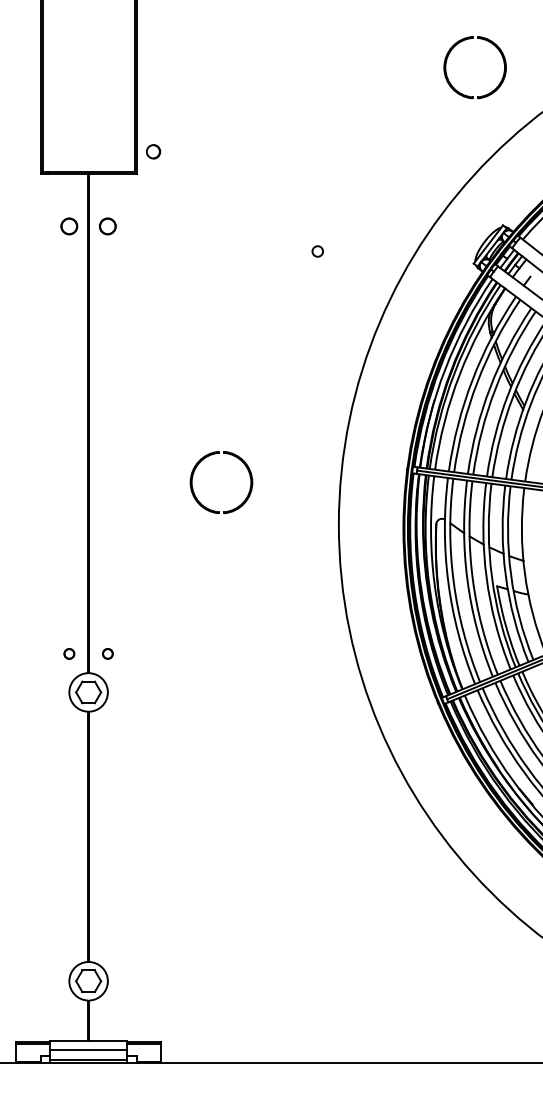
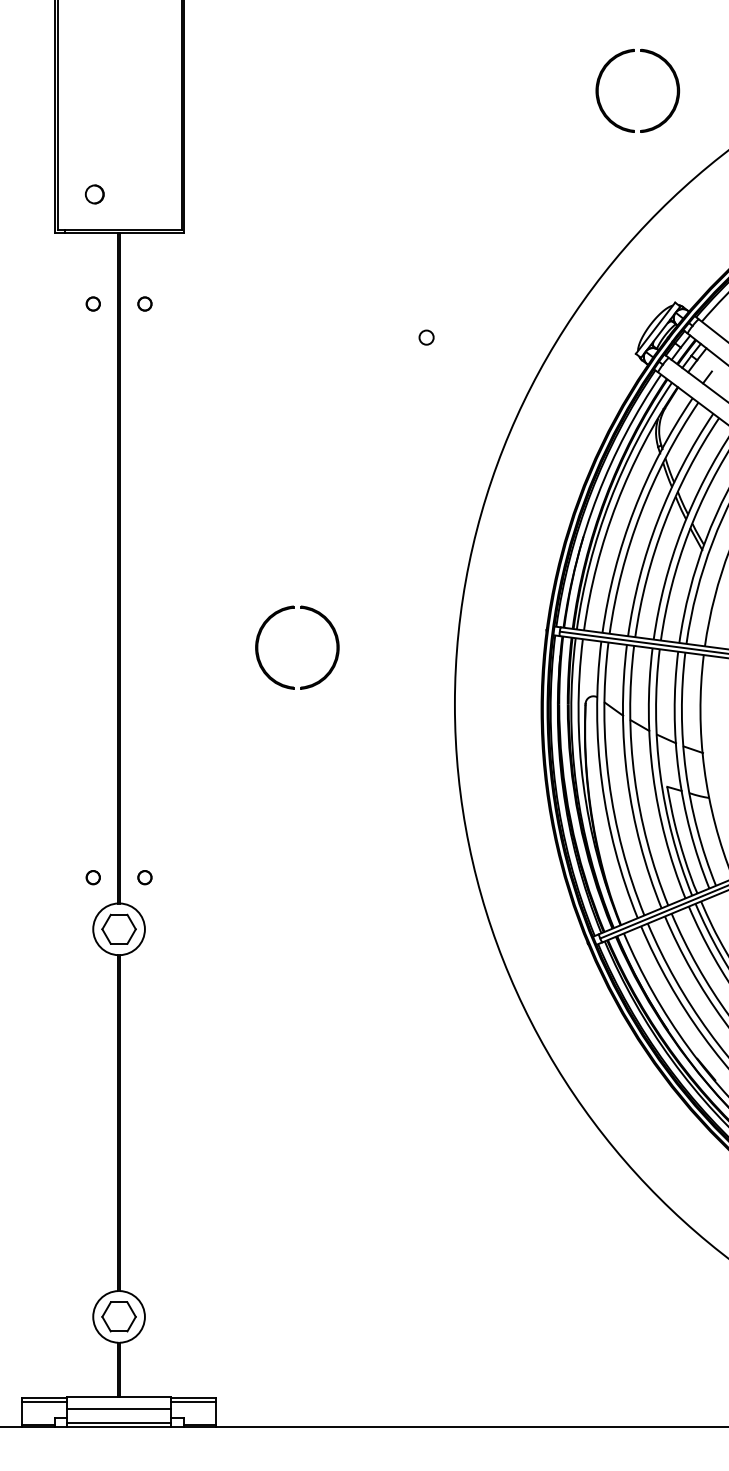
circle: (153, 151) -> (94, 194), moved
part: (69, 226) -> (93, 304), size x0.62
part: (107, 226) -> (144, 304), size x0.62

